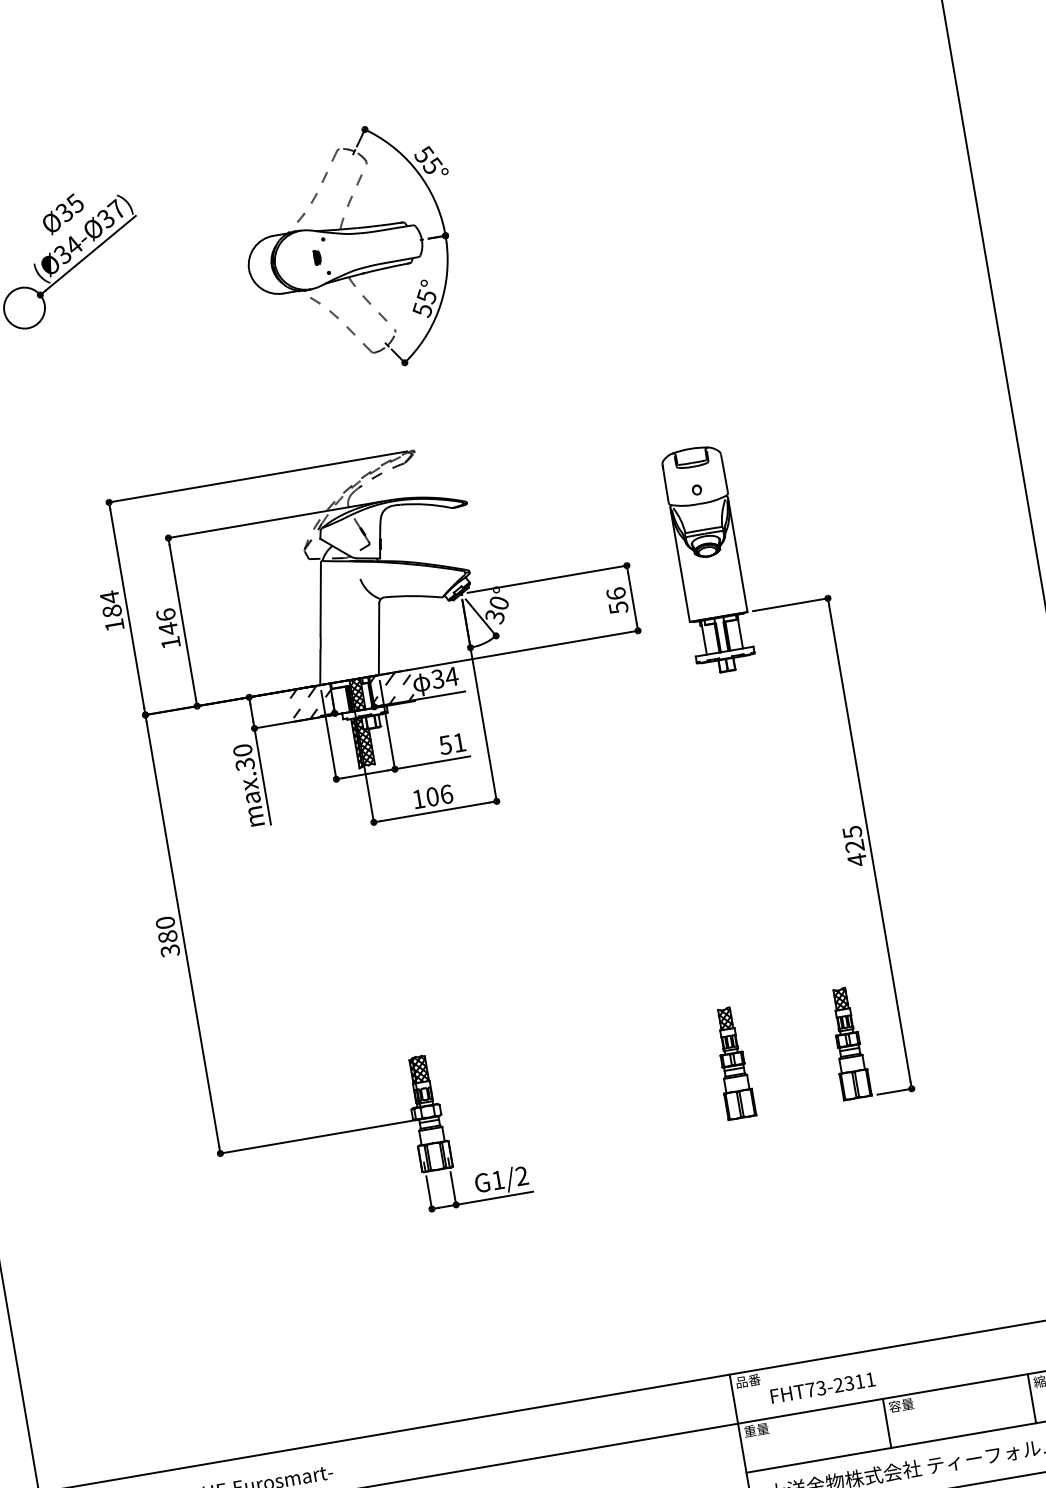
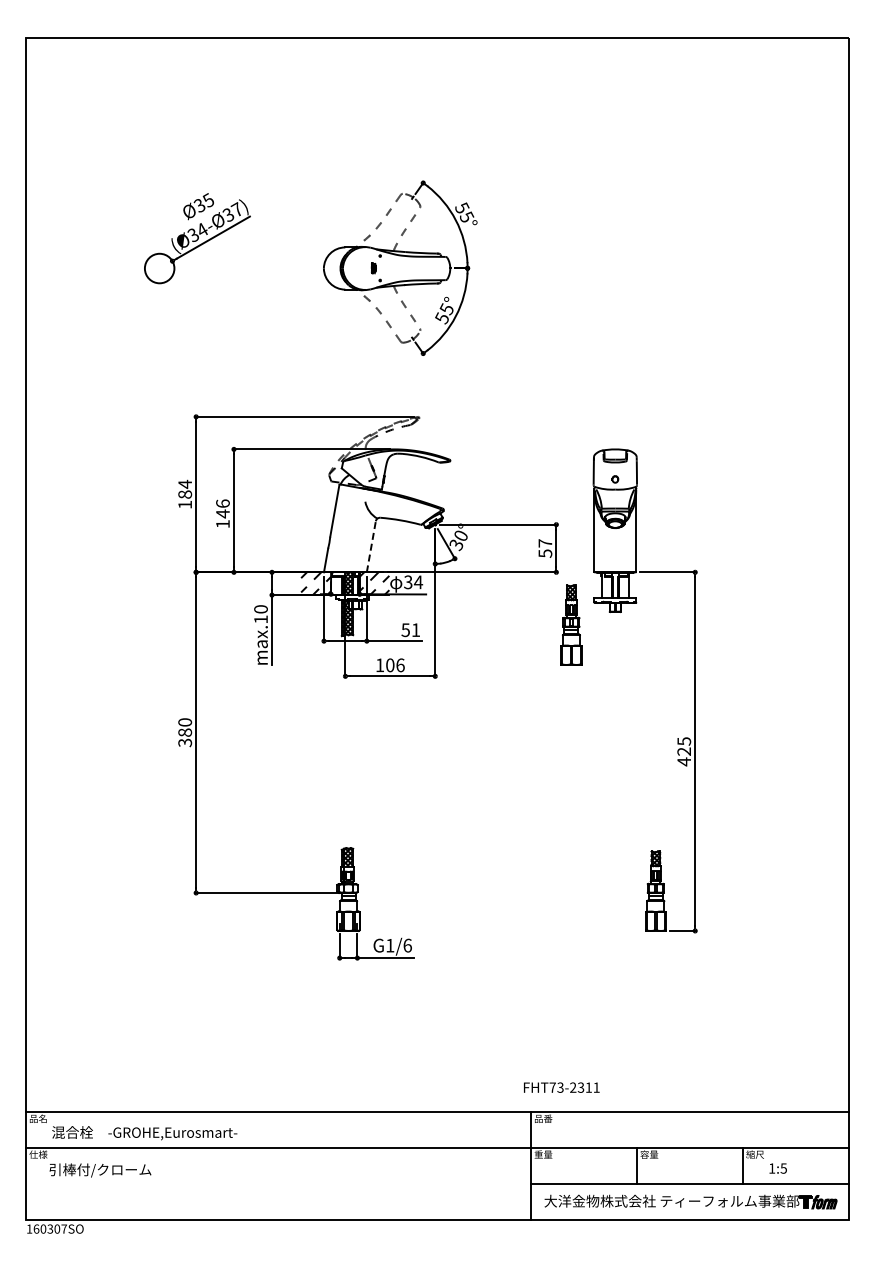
text: (616, 593) -> (545, 543), 56 -> 57
line: (379, 638) -> (371, 546), solid -> dashed
text: (244, 764) -> (260, 619), max.30 -> max.10
part: (733, 1062) -> (571, 624), moved
text: (521, 1175) -> (407, 945), G1/2 -> G1/6
text: (822, 1387) -> (561, 1087), moved

